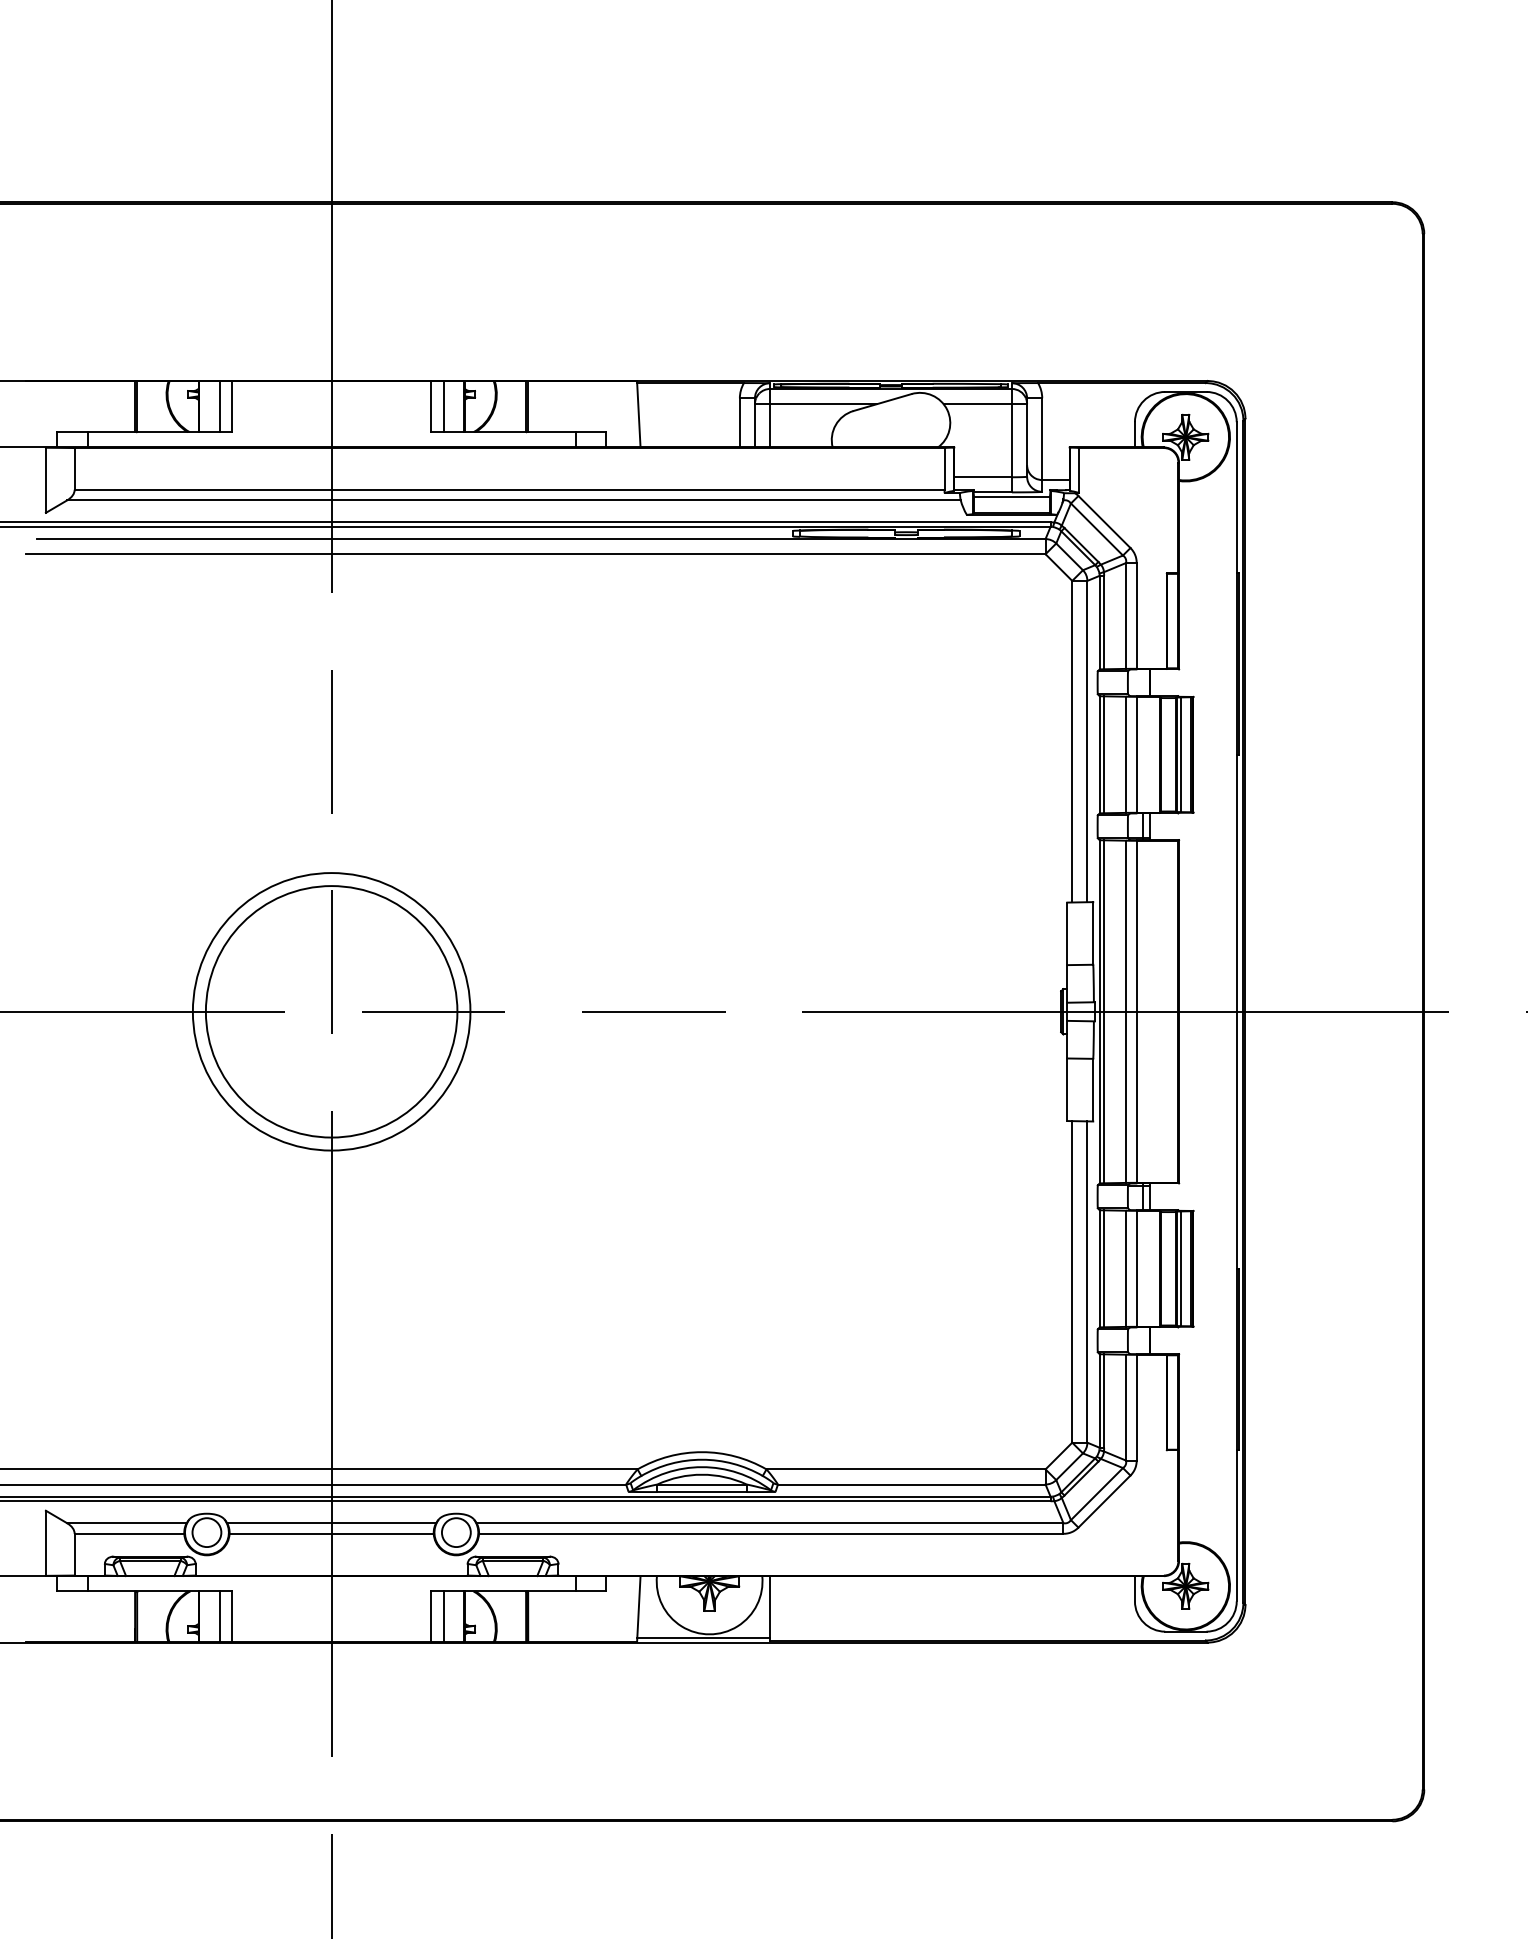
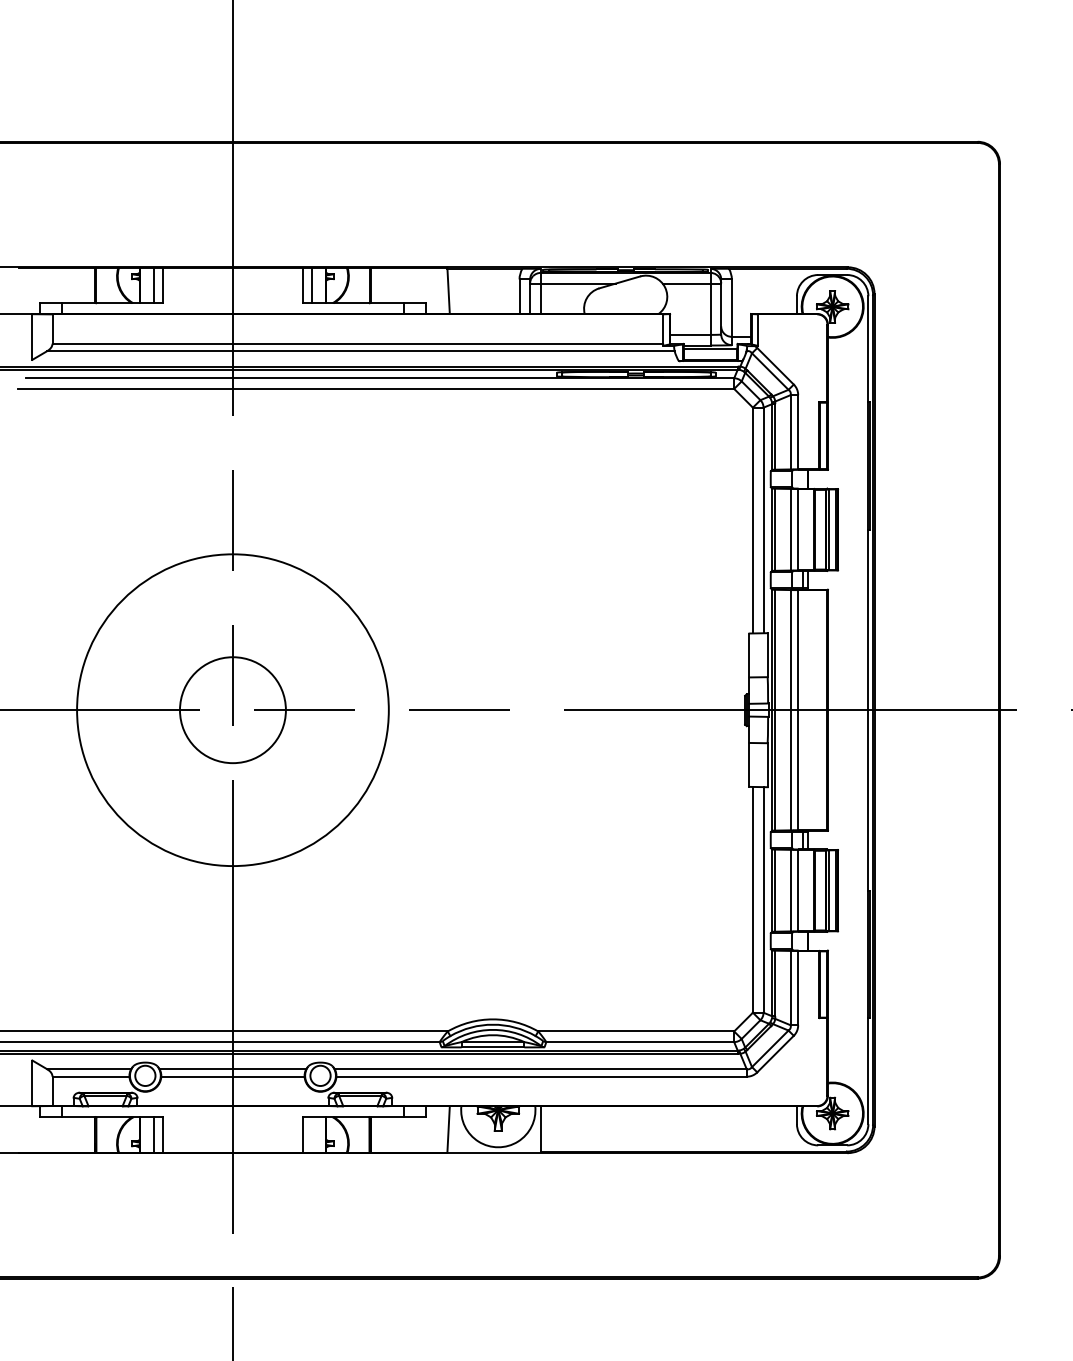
circle: (331, 1011) -> (232, 709), size x0.6
circle: (331, 1011) -> (232, 709), size x1.6
line: (443, 1616) -> (311, 1134), removed
line: (703, 1637) -> (494, 1149), removed

